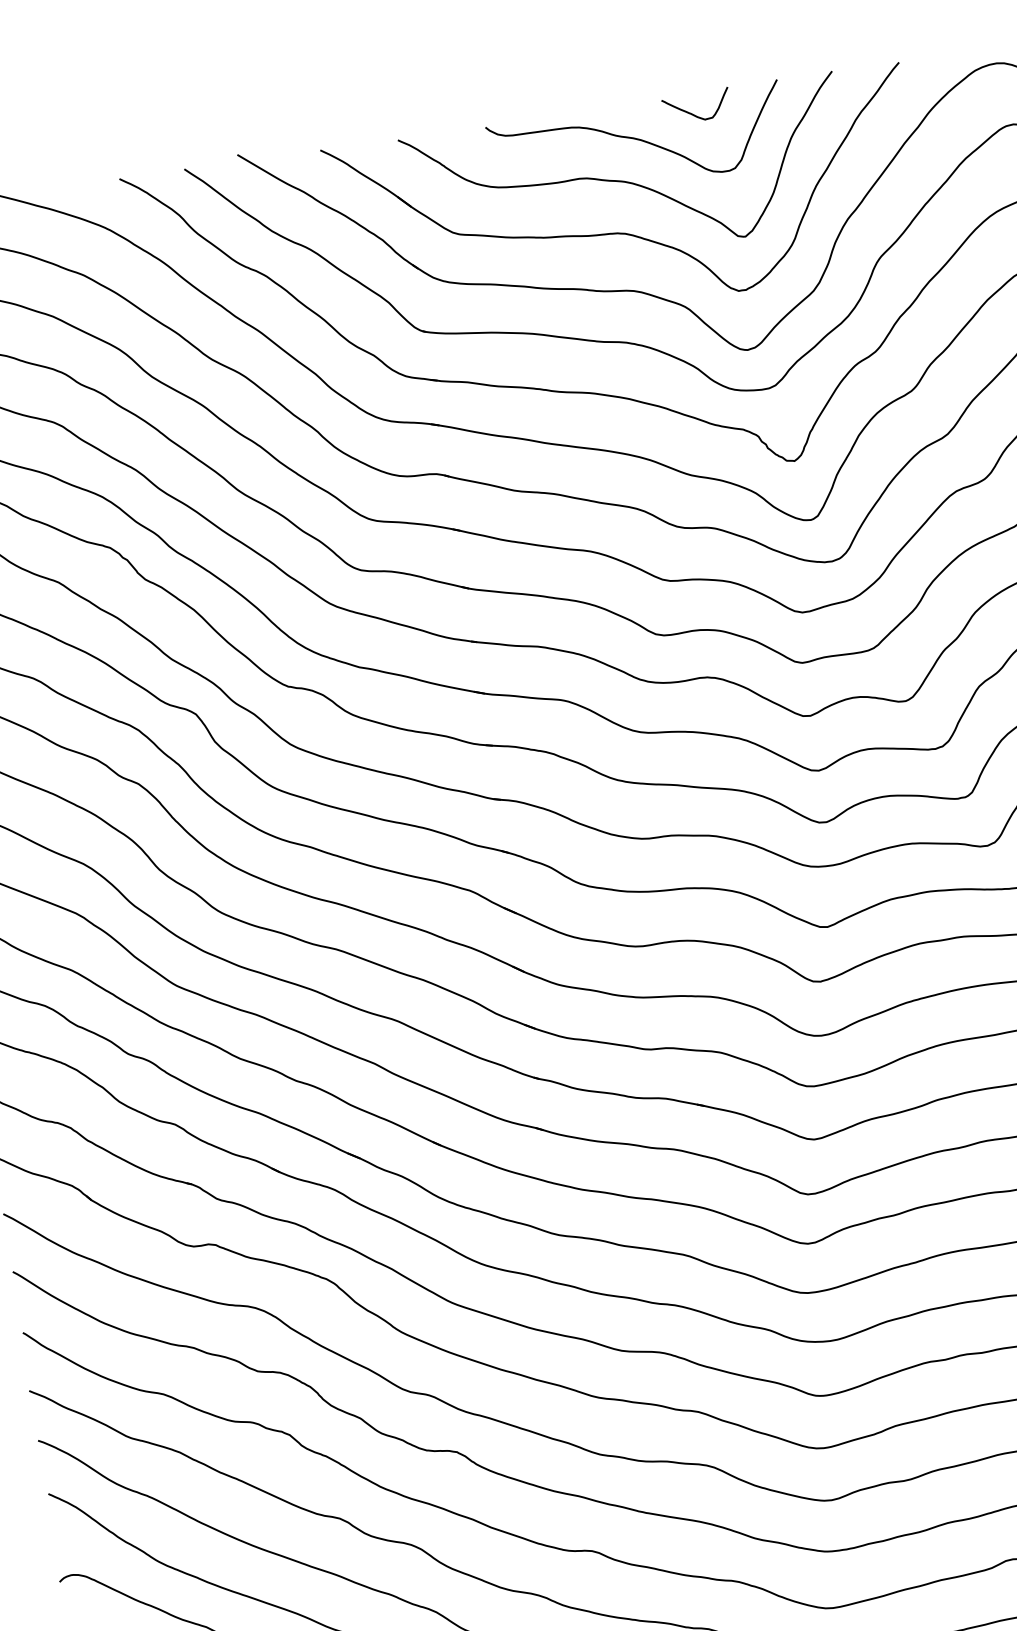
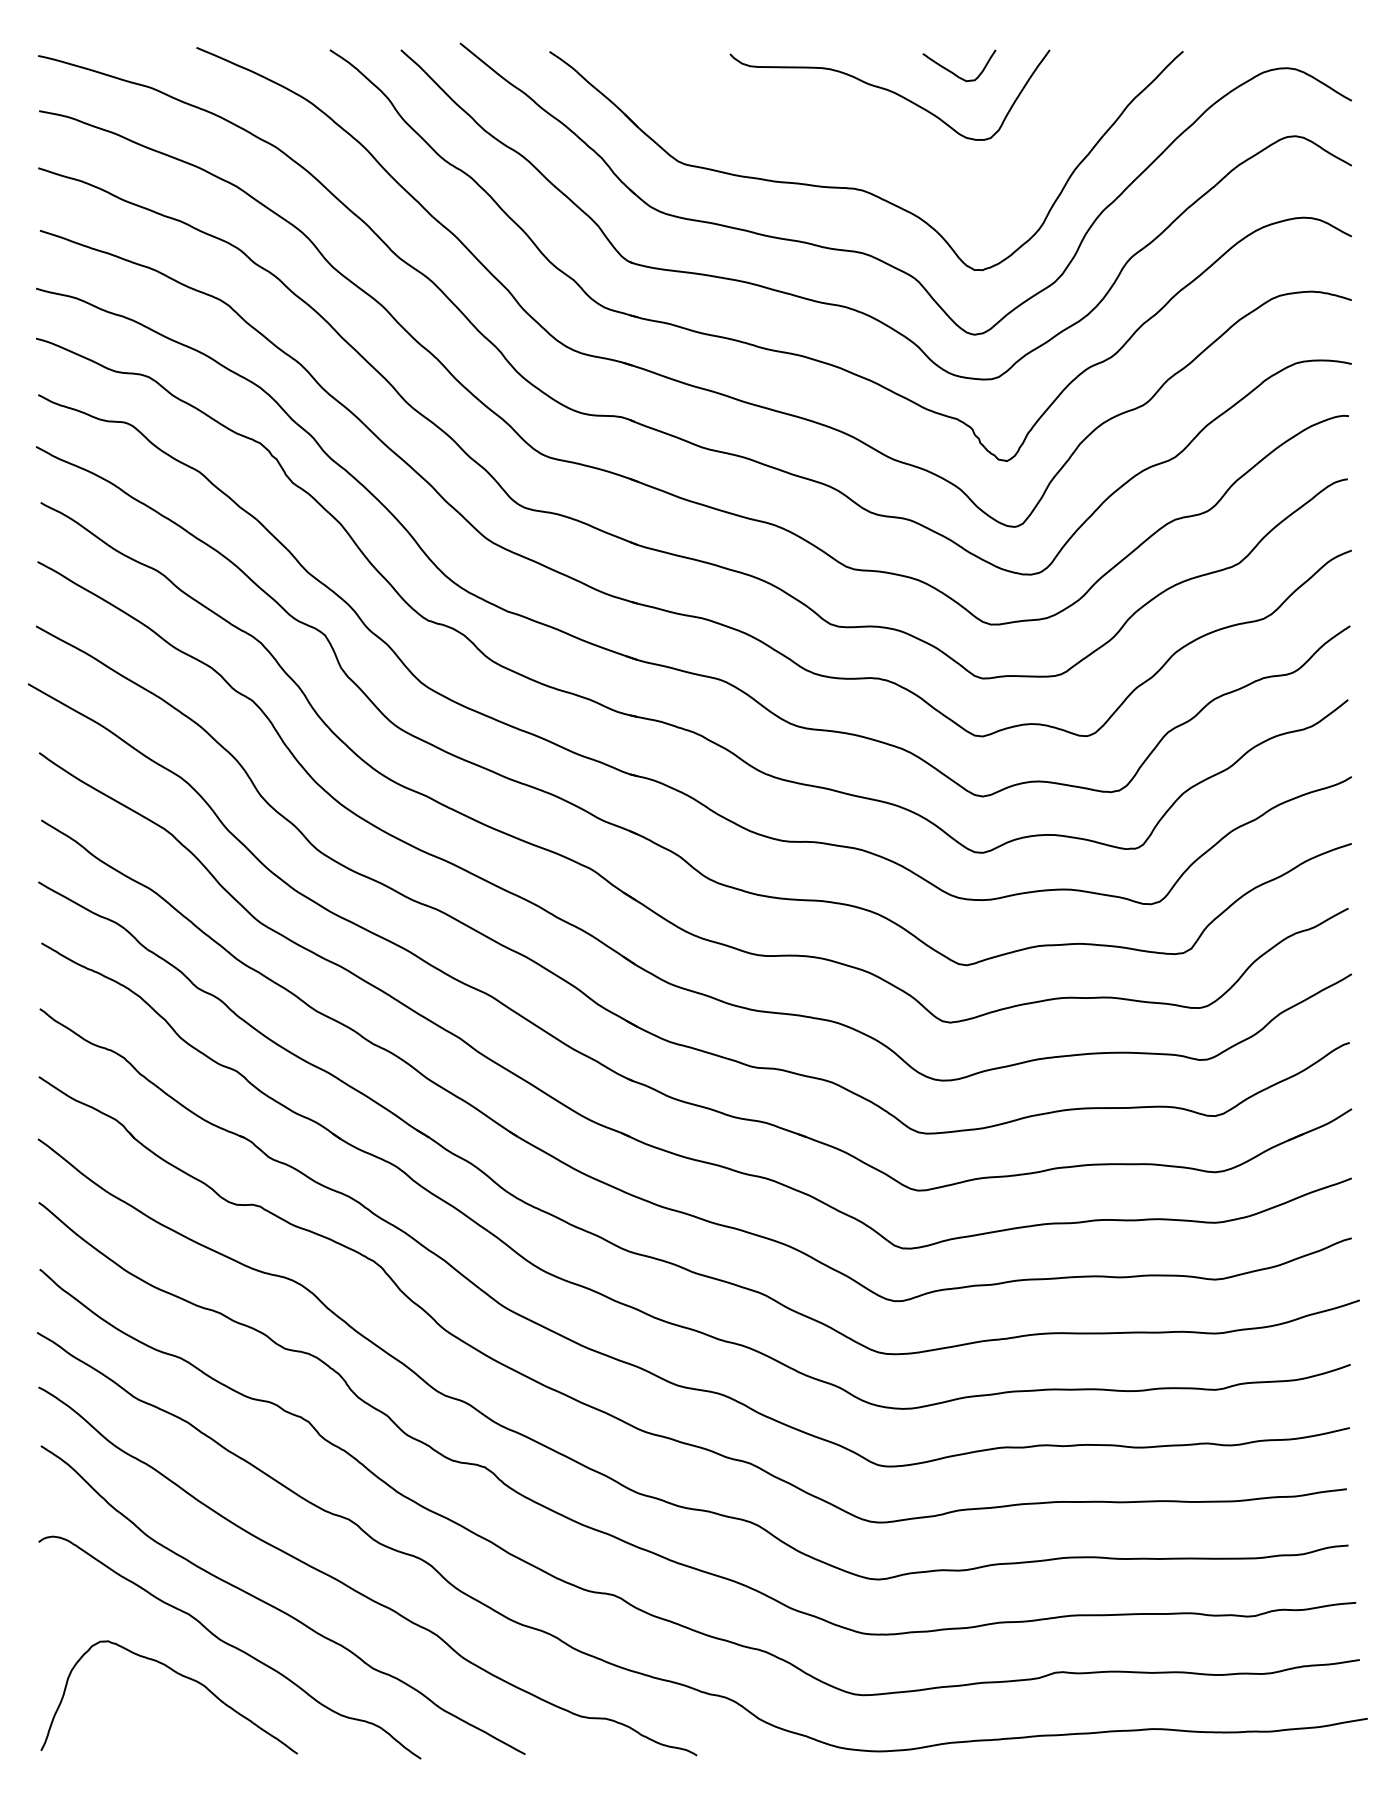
curve: (624, 180) -> (870, 133), removed

